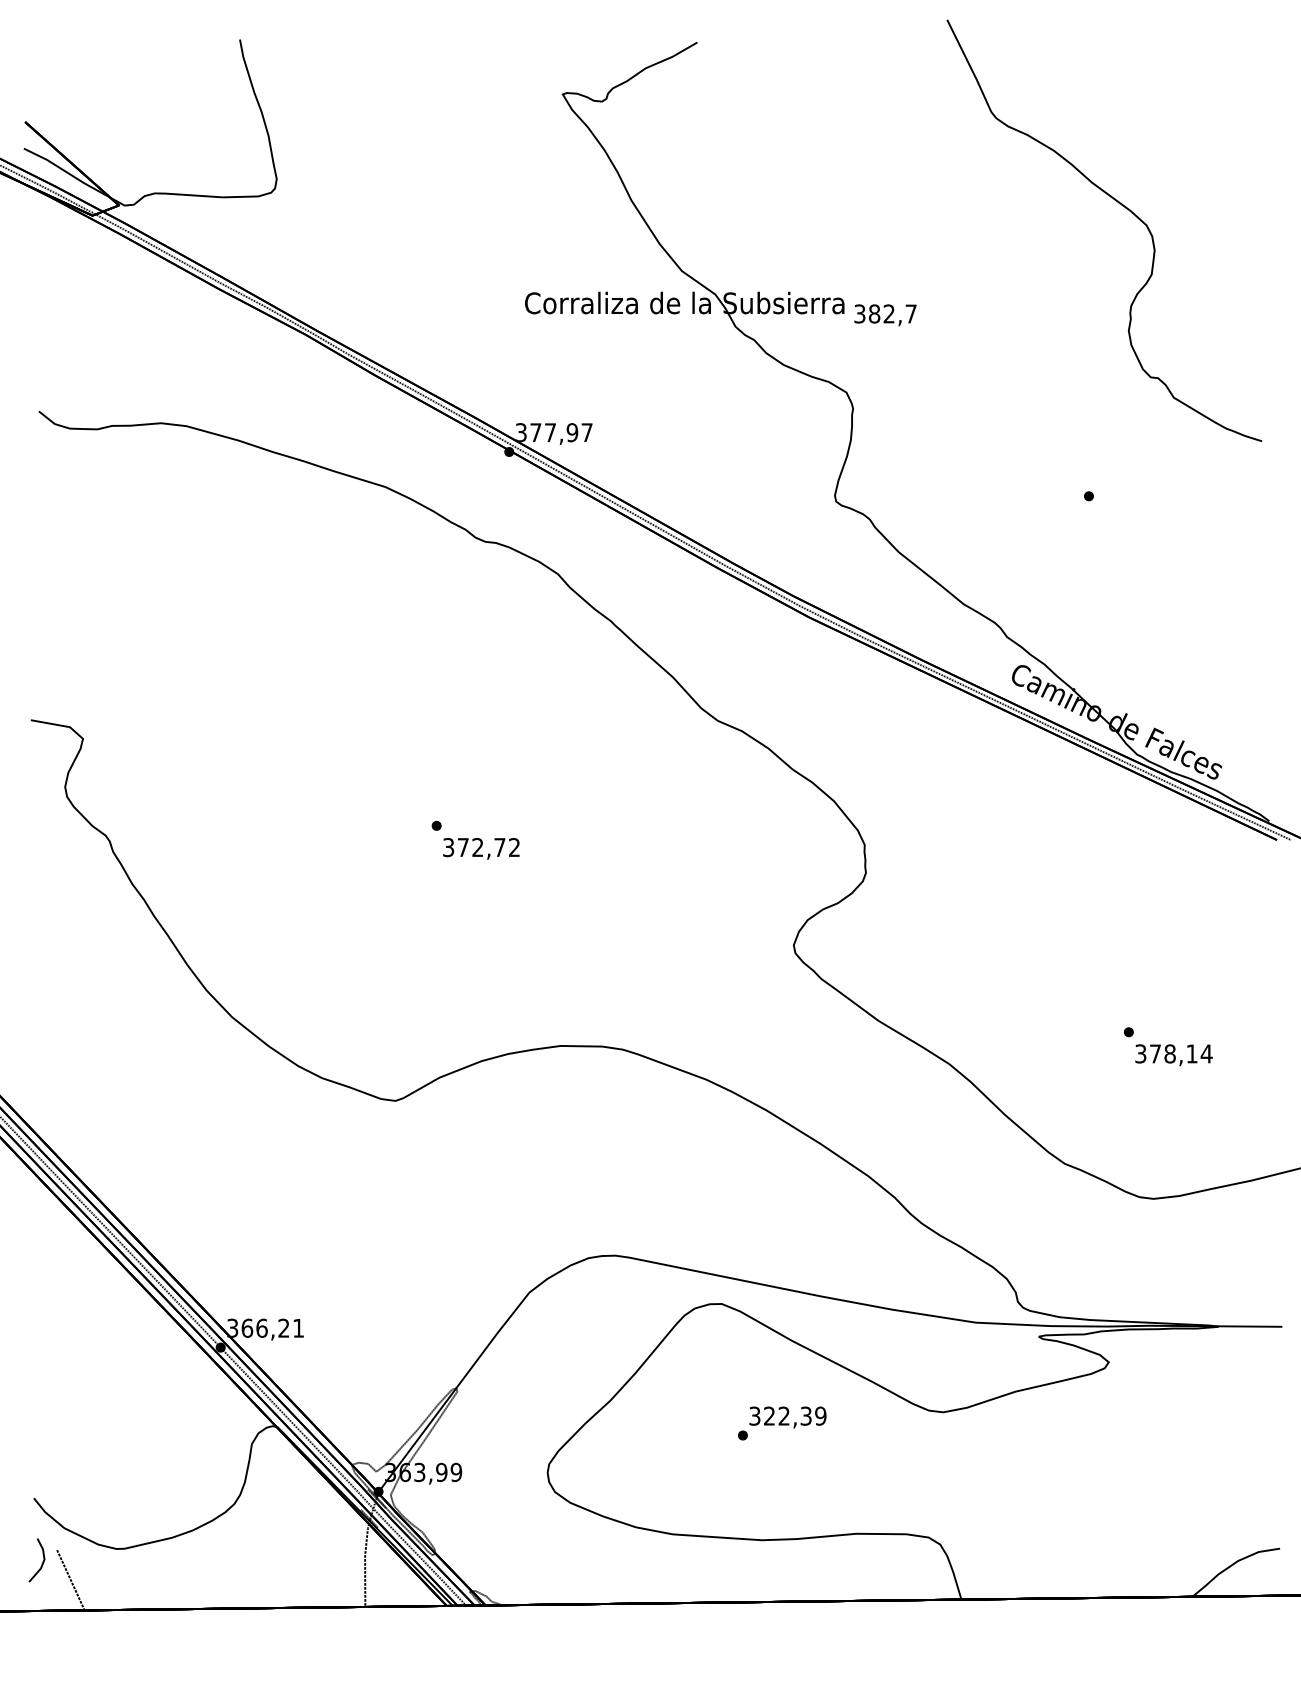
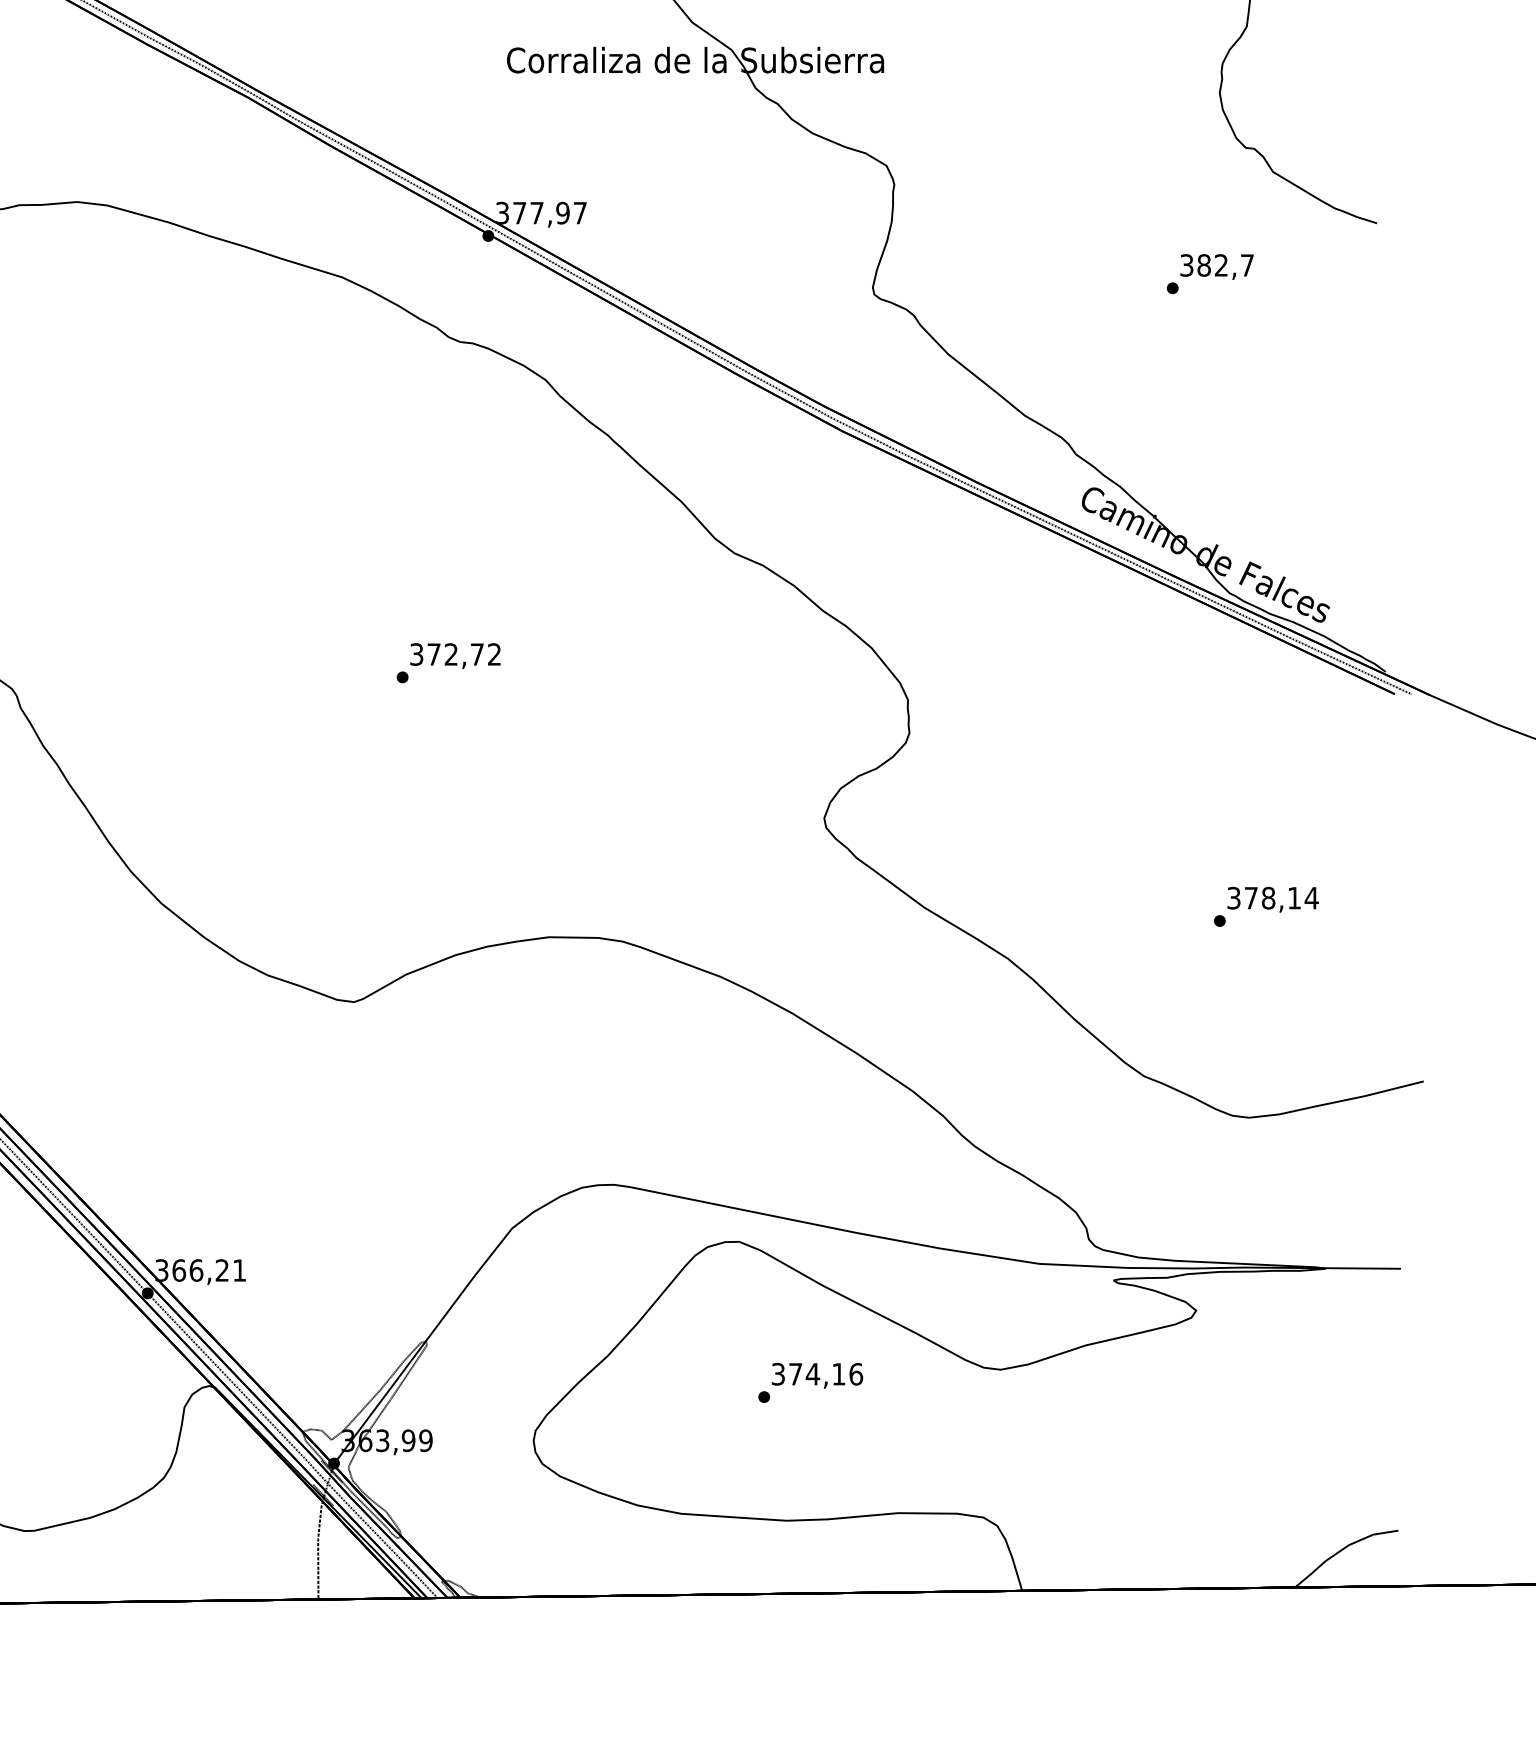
text: (885, 315) -> (1217, 267), moved
text: (481, 848) -> (455, 655), moved
text: (1173, 1055) -> (1272, 900), moved
text: (795, 1415) -> (826, 1373), 322,39 -> 374,16

